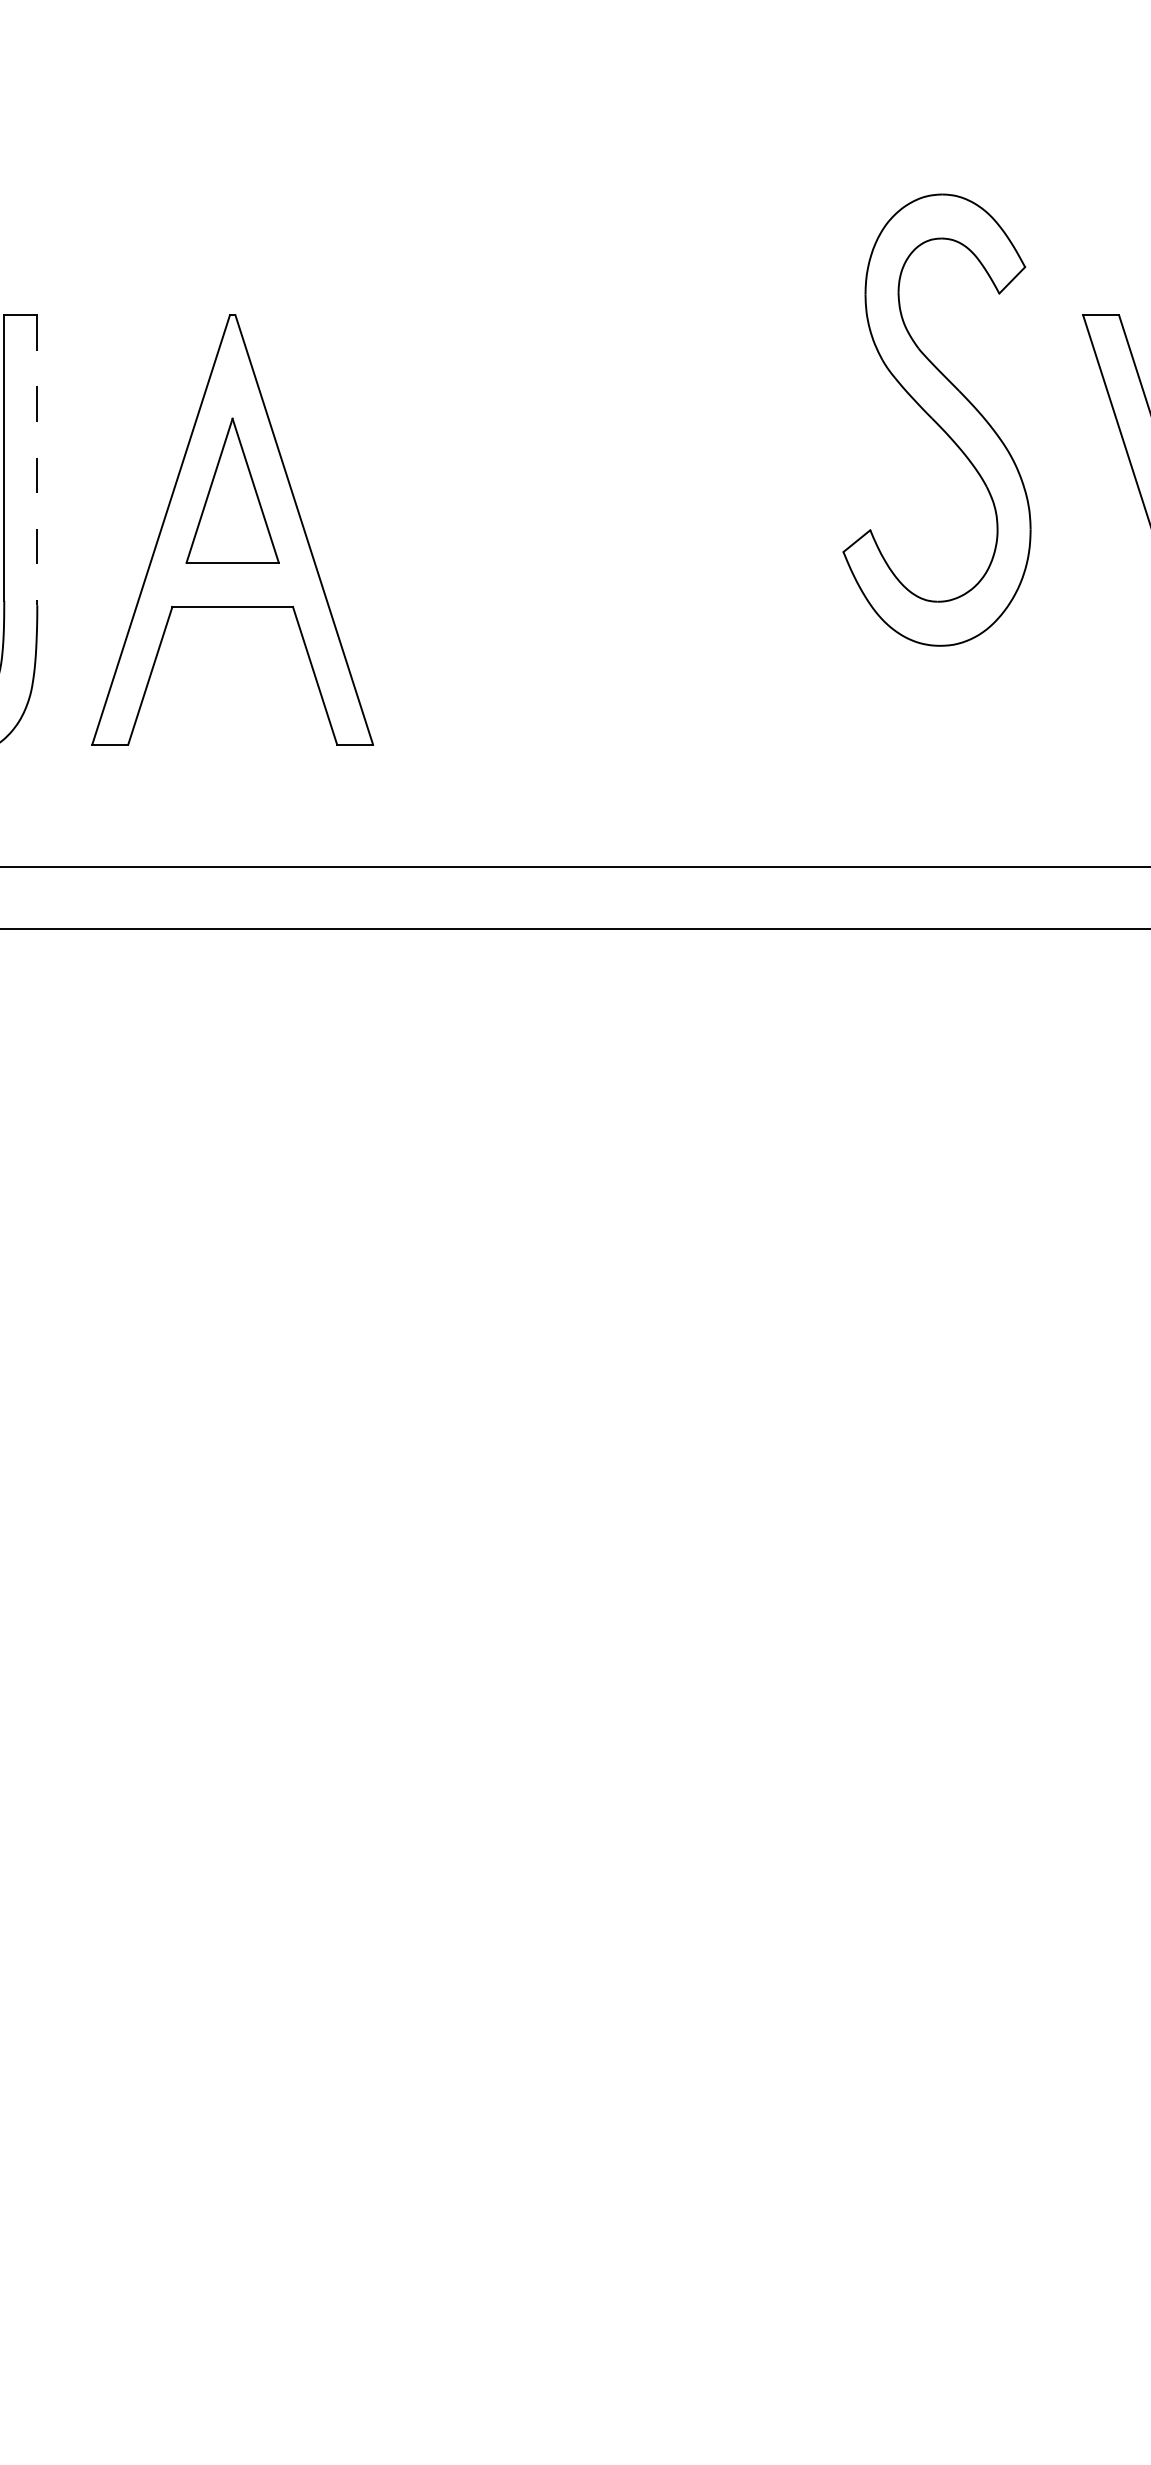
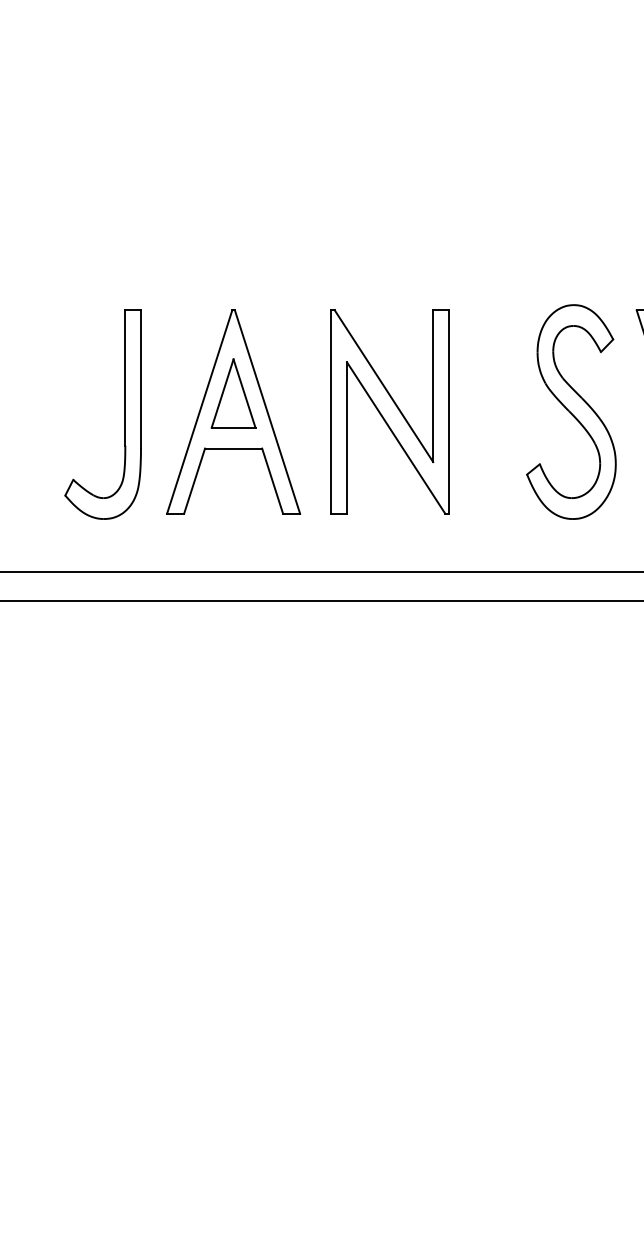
part: (937, 418) -> (571, 411), moved
line: (36, 461) -> (140, 379), dashed -> solid
part: (561, 528) -> (389, 411), added

